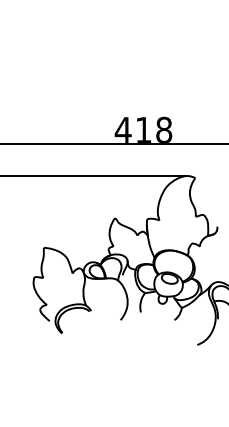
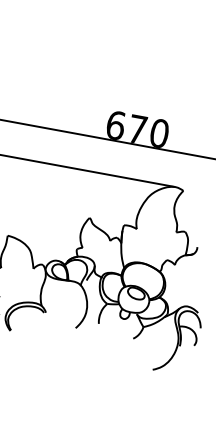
text: (143, 129) -> (137, 128), 418 -> 670

